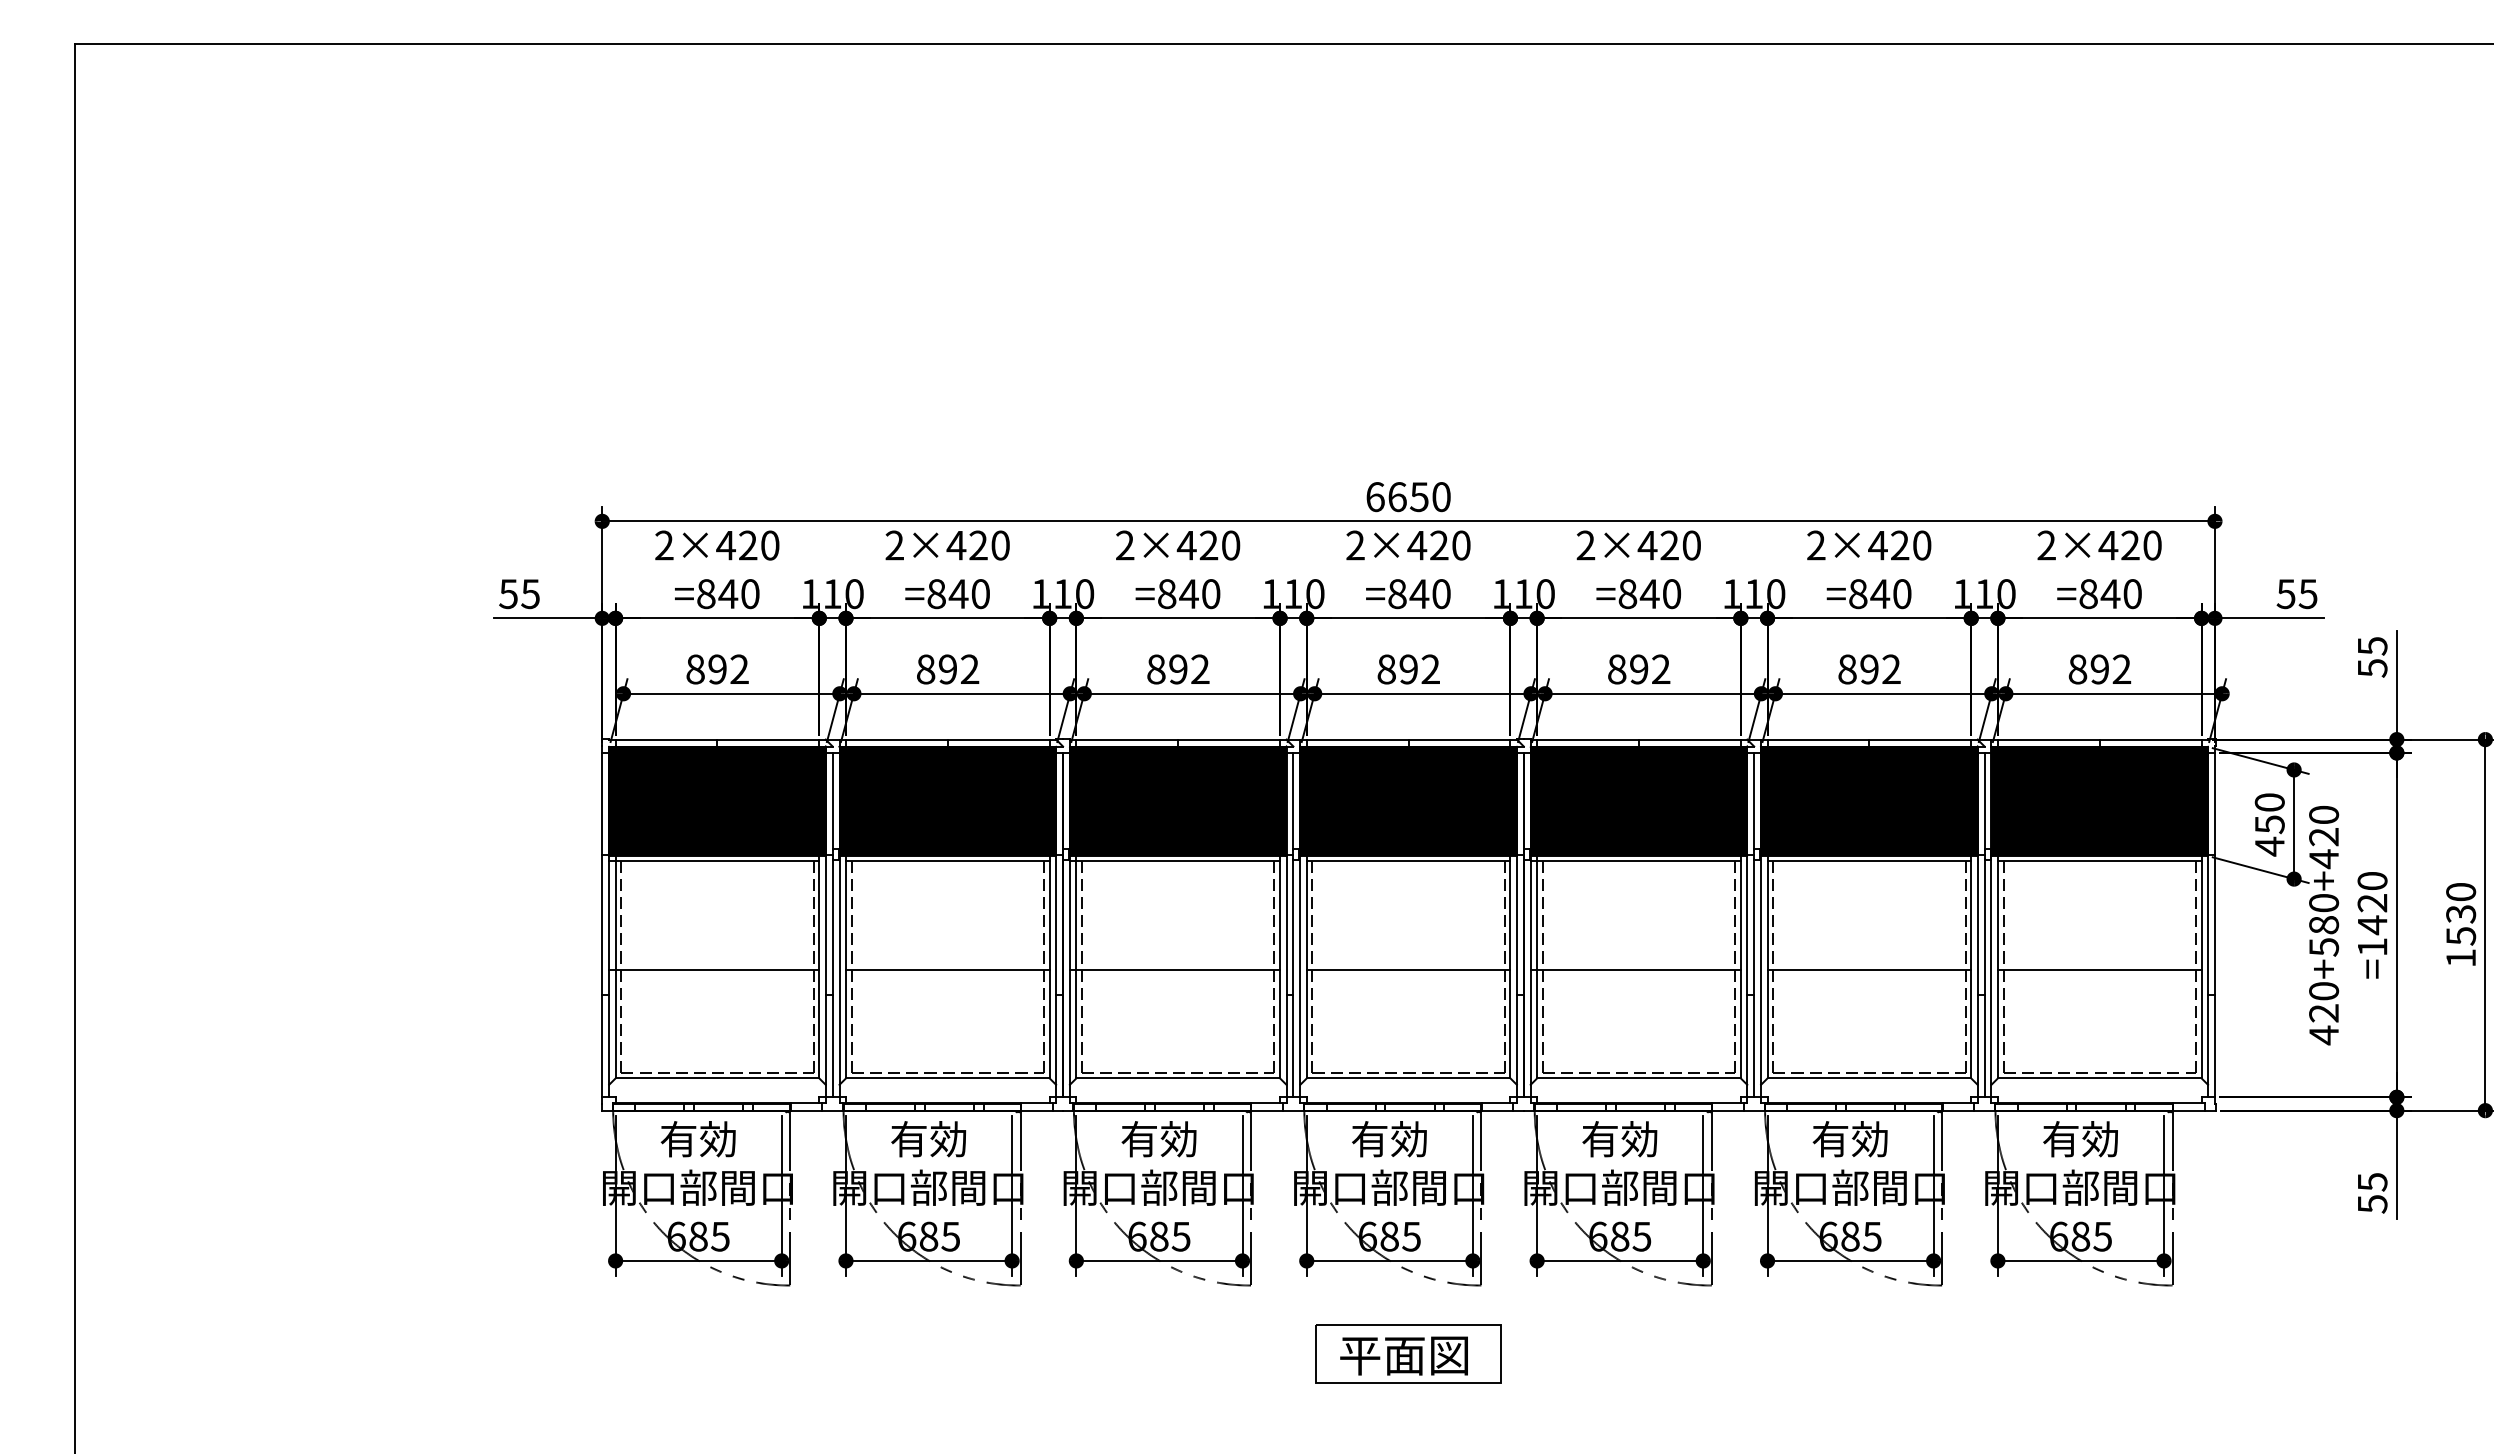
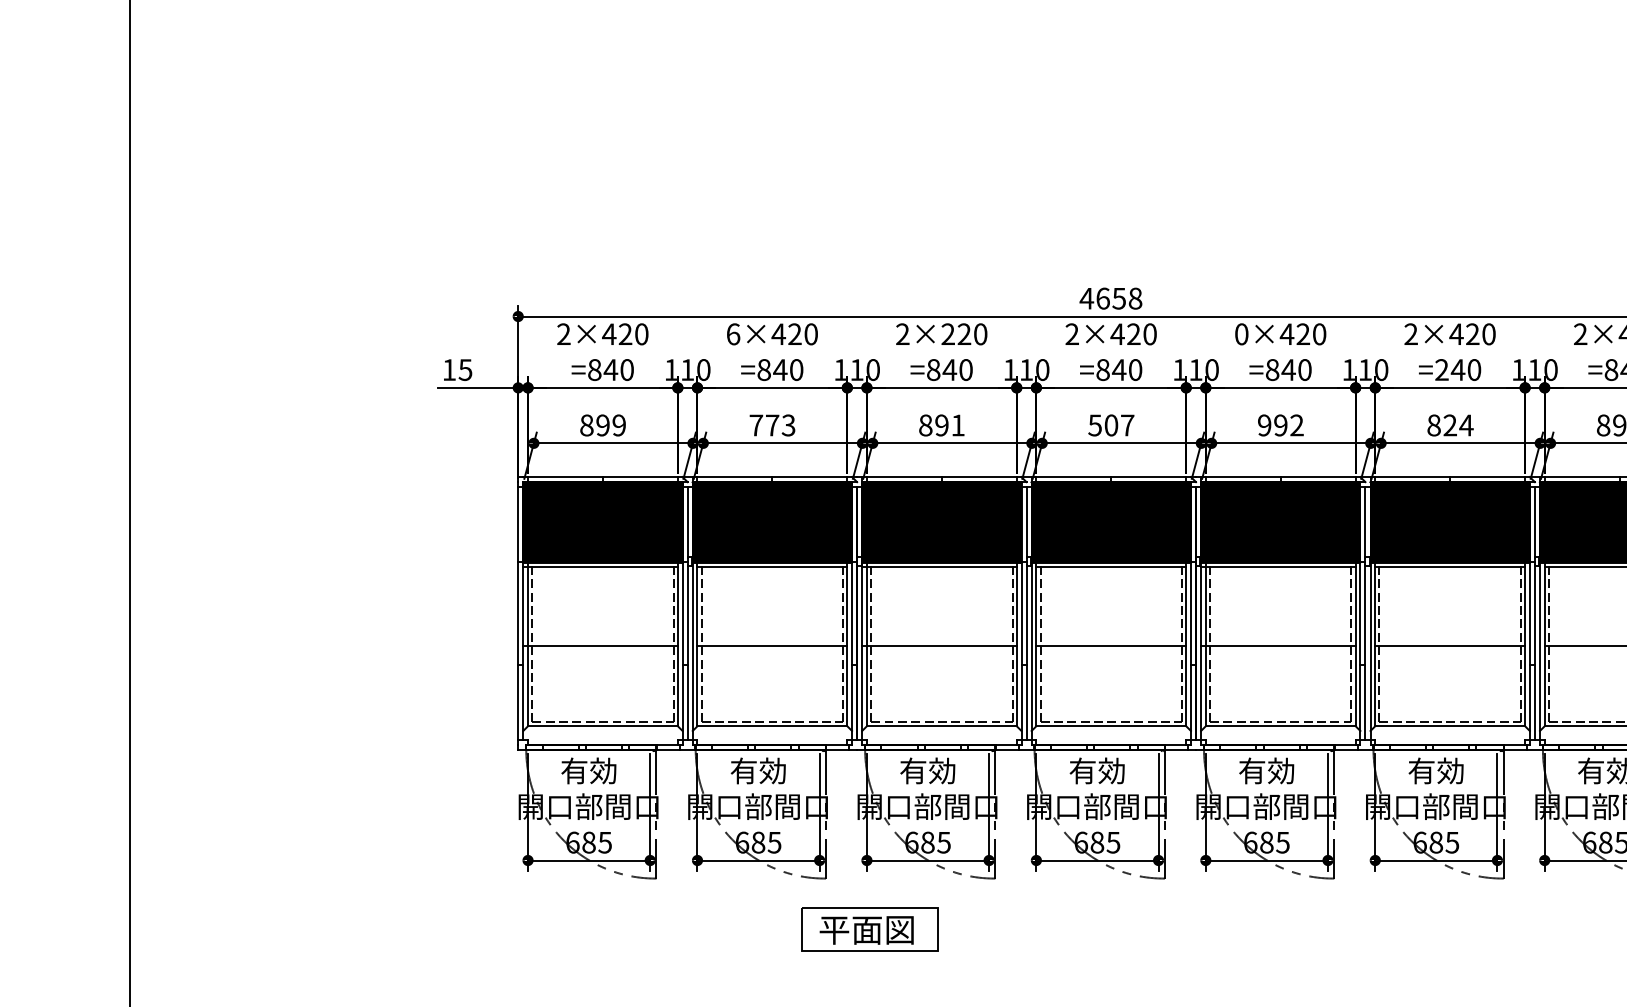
text: (1407, 497) -> (1110, 298), 6650 -> 4658
text: (894, 545) -> (733, 334), 2×420 -> 6×420
text: (1186, 545) -> (947, 334), 2×420 -> 2×220
text: (1585, 545) -> (1241, 334), 2×420 -> 0×420
text: (508, 594) -> (449, 370), 55 -> 15
text: (1858, 594) -> (1442, 370), =840 -> =240
text: (1200, 668) -> (958, 424), 892 -> 891
text: (739, 669) -> (619, 425), 892 -> 899
text: (948, 669) -> (772, 425), 892 -> 773
text: (1408, 669) -> (1111, 425), 892 -> 507
text: (1617, 669) -> (1264, 425), 892 -> 992
text: (1880, 669) -> (1458, 425), 892 -> 824
part: (1408, 1353) -> (869, 928), moved

